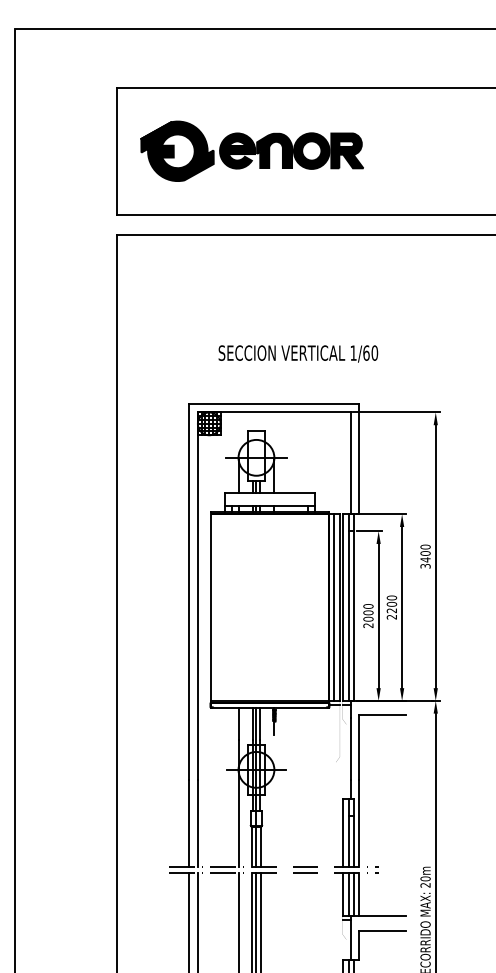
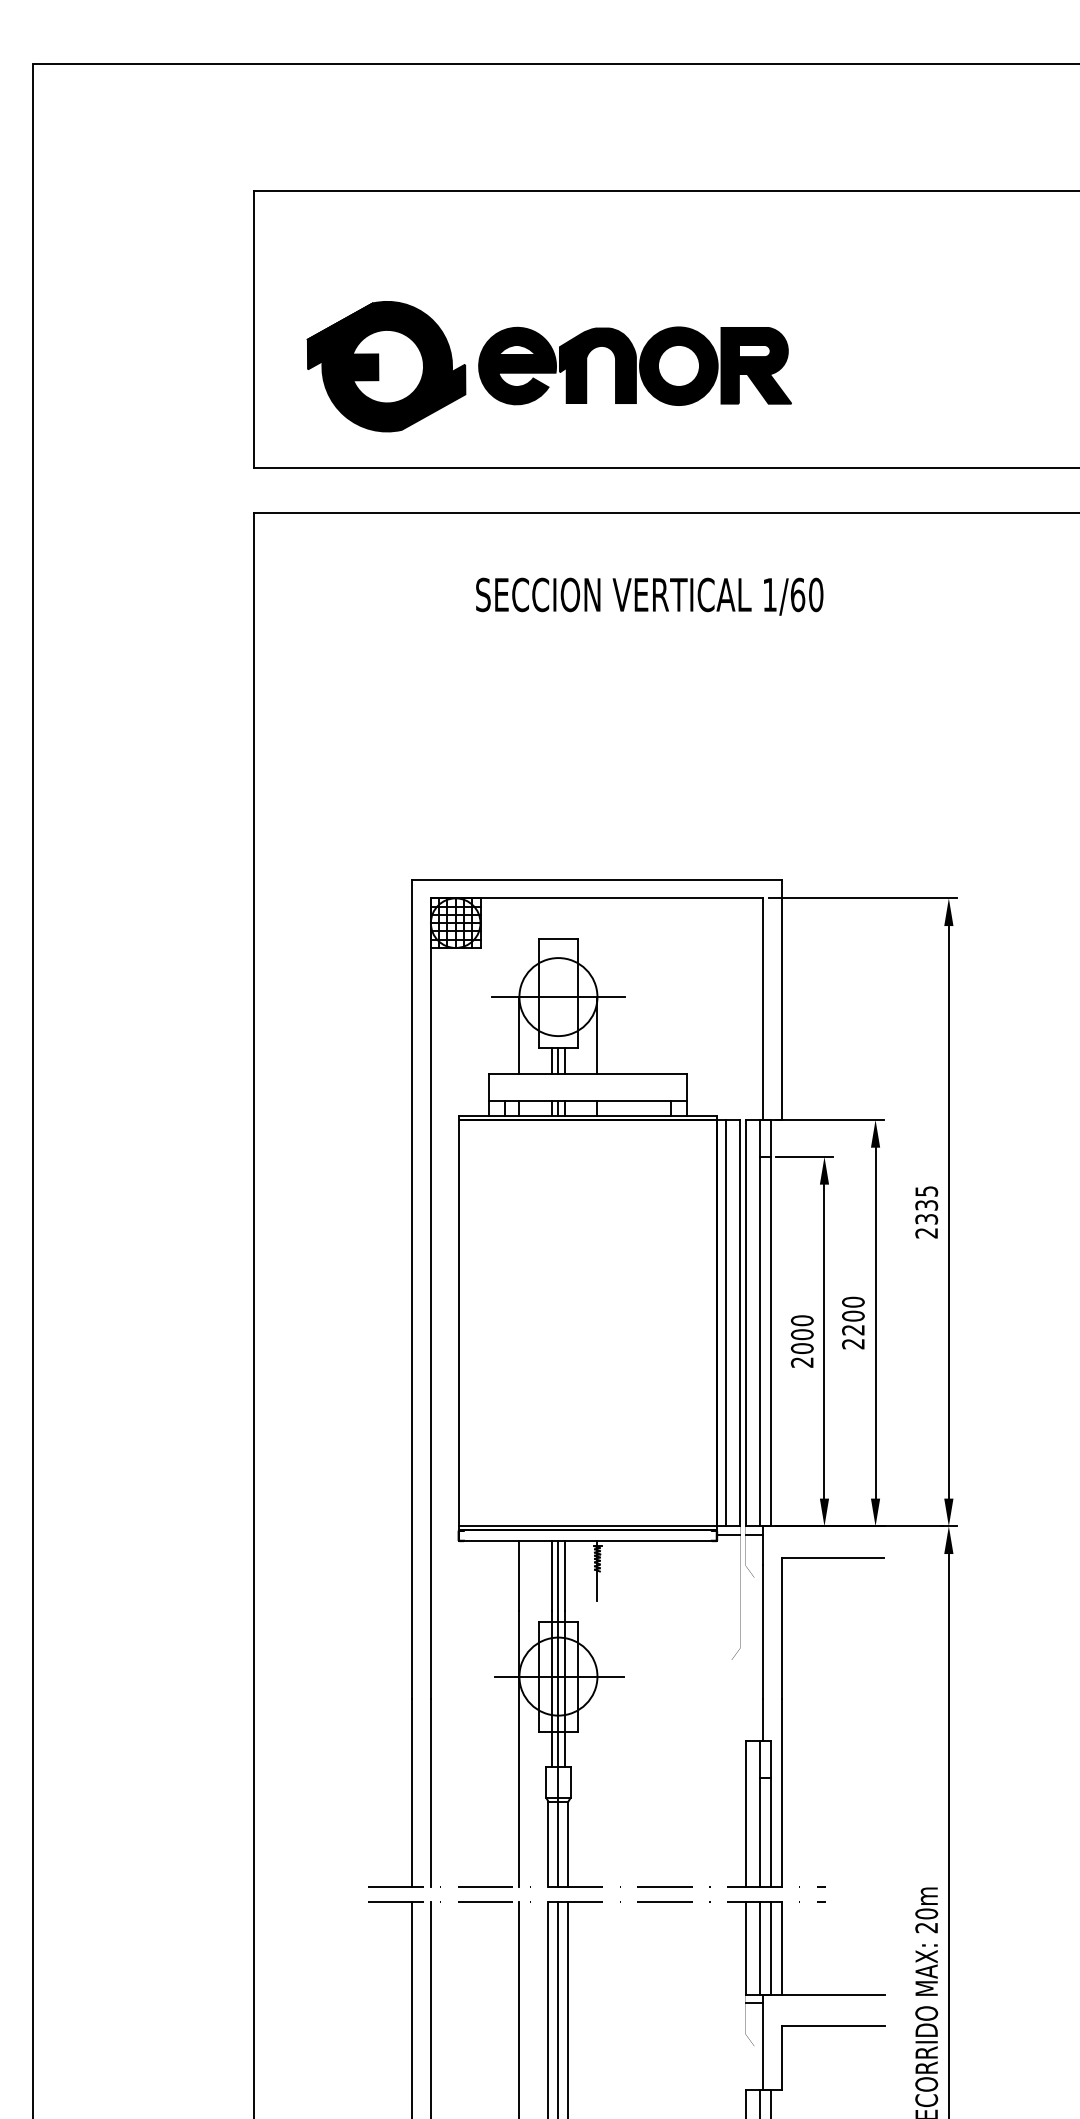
part: (251, 150) -> (547, 364), moved
text: (298, 353) -> (649, 595), moved
text: (425, 556) -> (926, 1211), 3400 -> 2335

